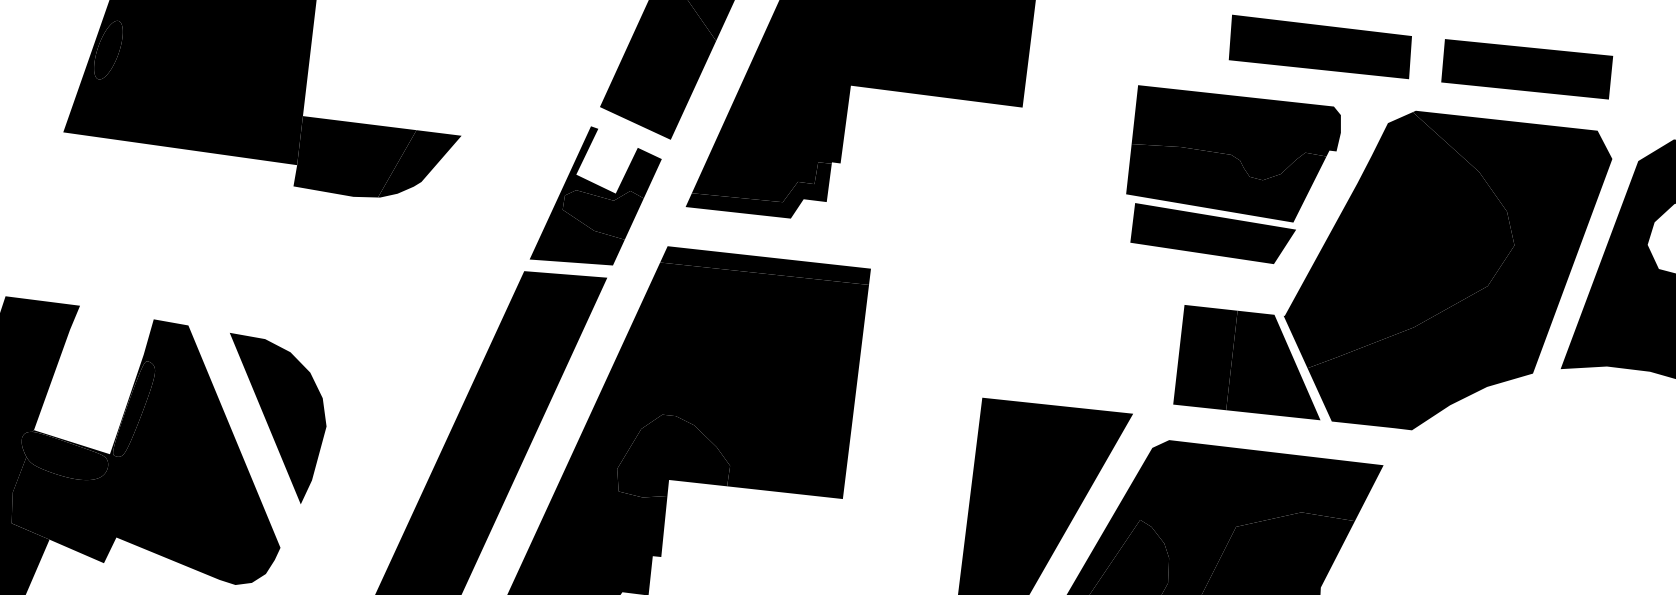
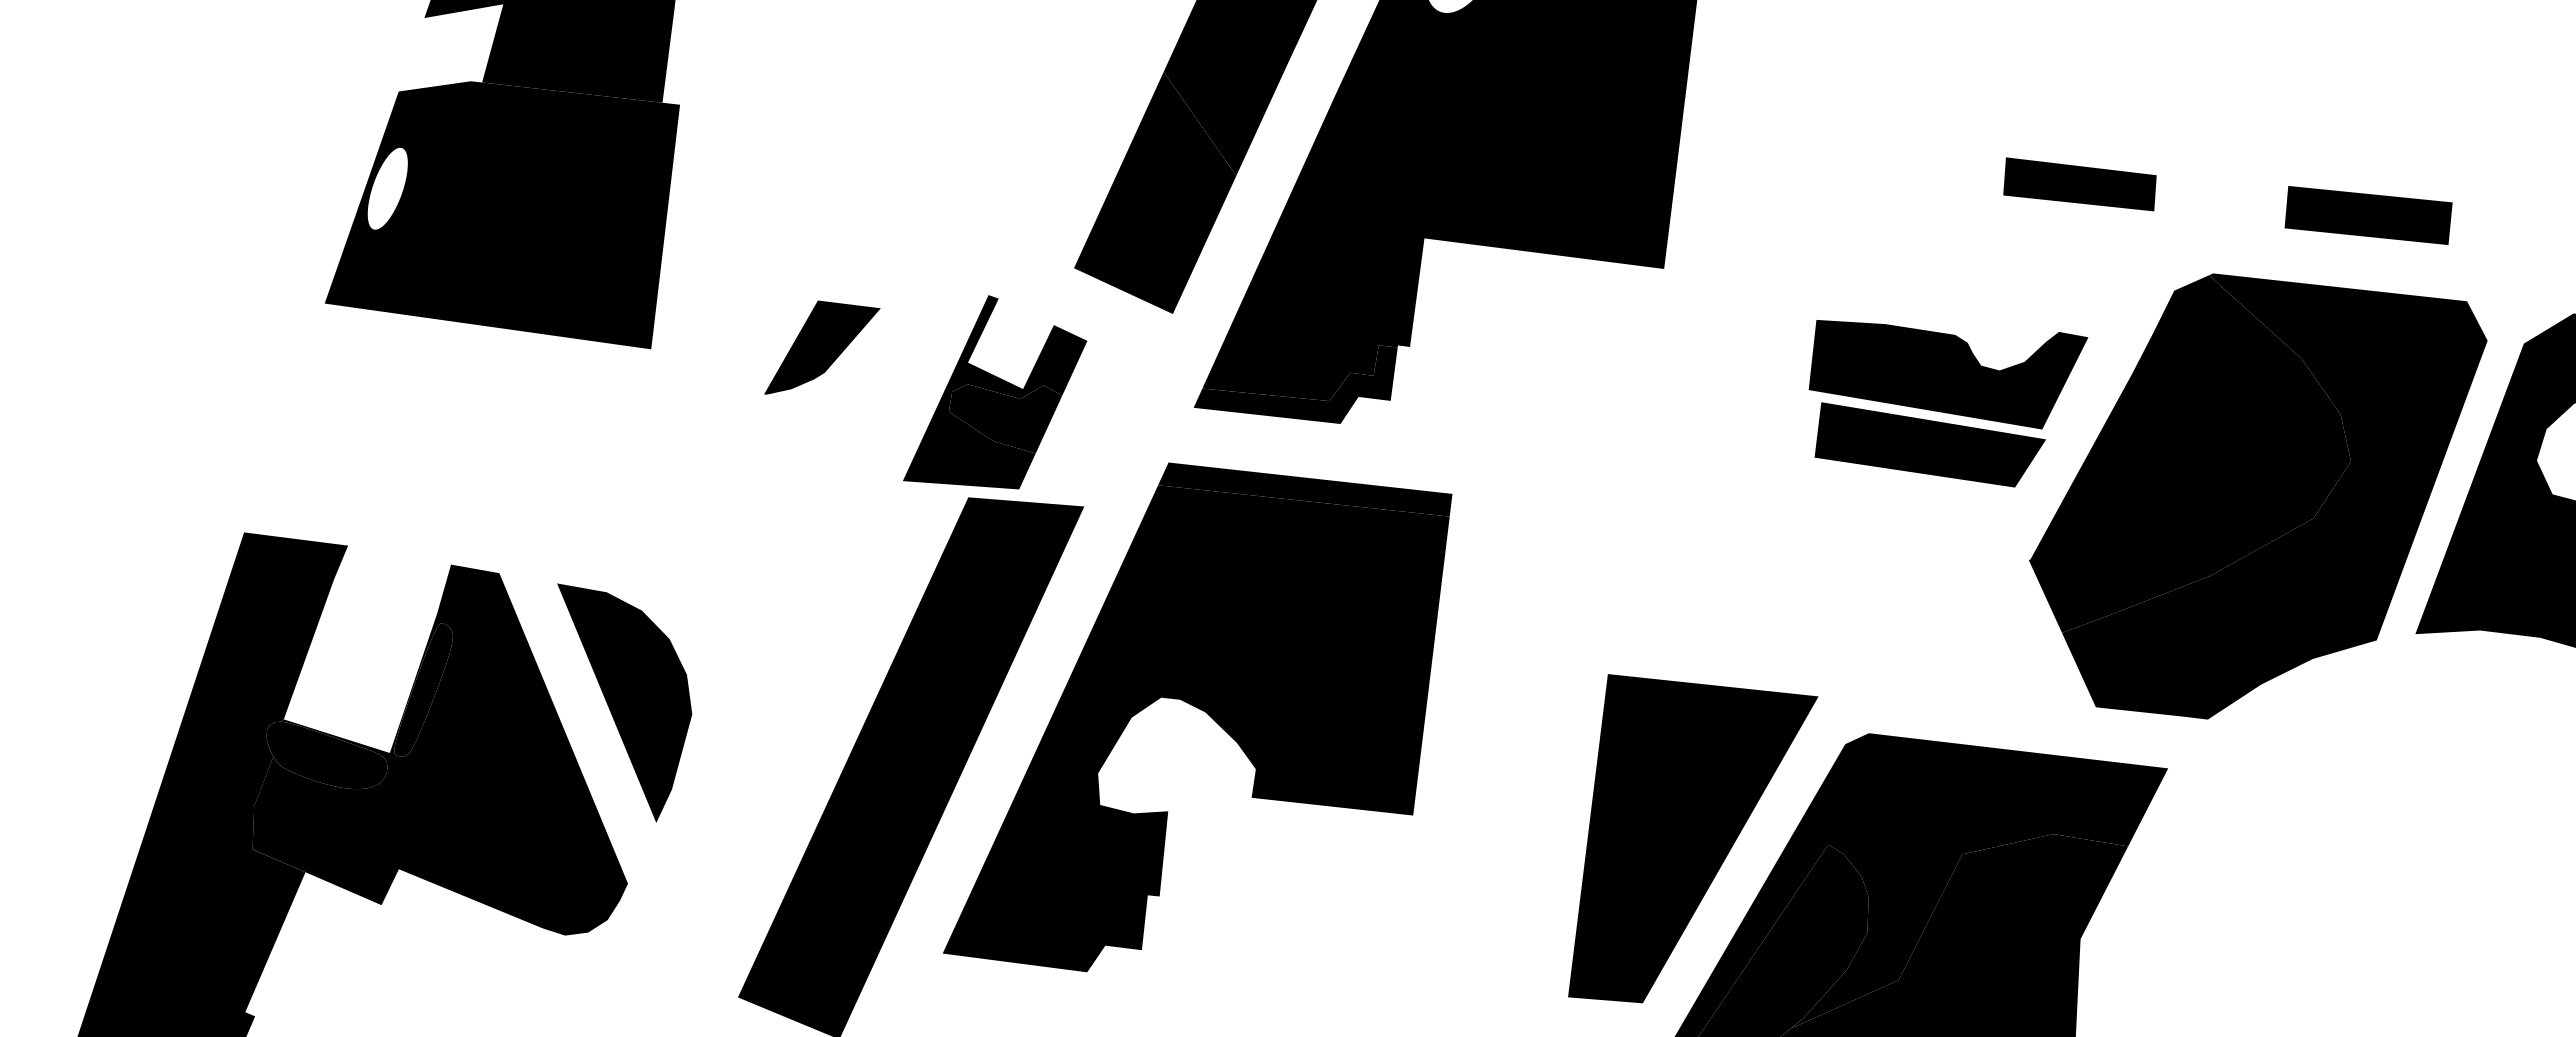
part: (1320, 47) -> (2079, 184), size x0.6
fill: (108, 49) -> (387, 188), removed
part: (1527, 69) -> (2368, 215), size x0.7
fill: (1236, 132) -> (1962, 303), removed
fill: (354, 156) -> (731, 337), removed
part: (595, 196) -> (995, 392), moved
part: (1246, 362) -> (1976, 624), removed
fill: (673, 456) -> (1176, 755), removed

